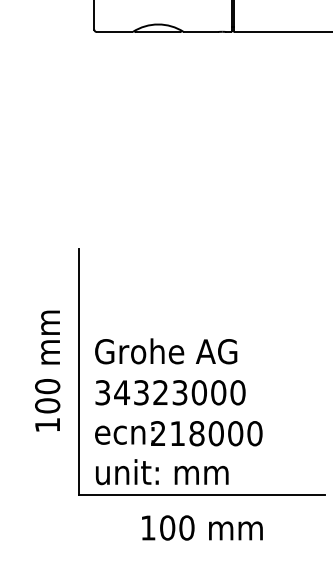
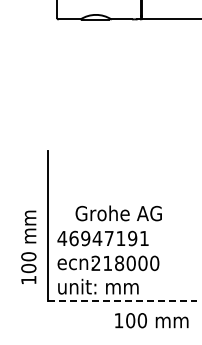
text: (165, 351) -> (118, 213), moved
text: (47, 369) -> (28, 246), moved
text: (170, 392) -> (103, 238), 34323000 -> 46947191
line: (201, 494) -> (122, 300), solid -> dashed
text: (201, 527) -> (151, 320), moved

